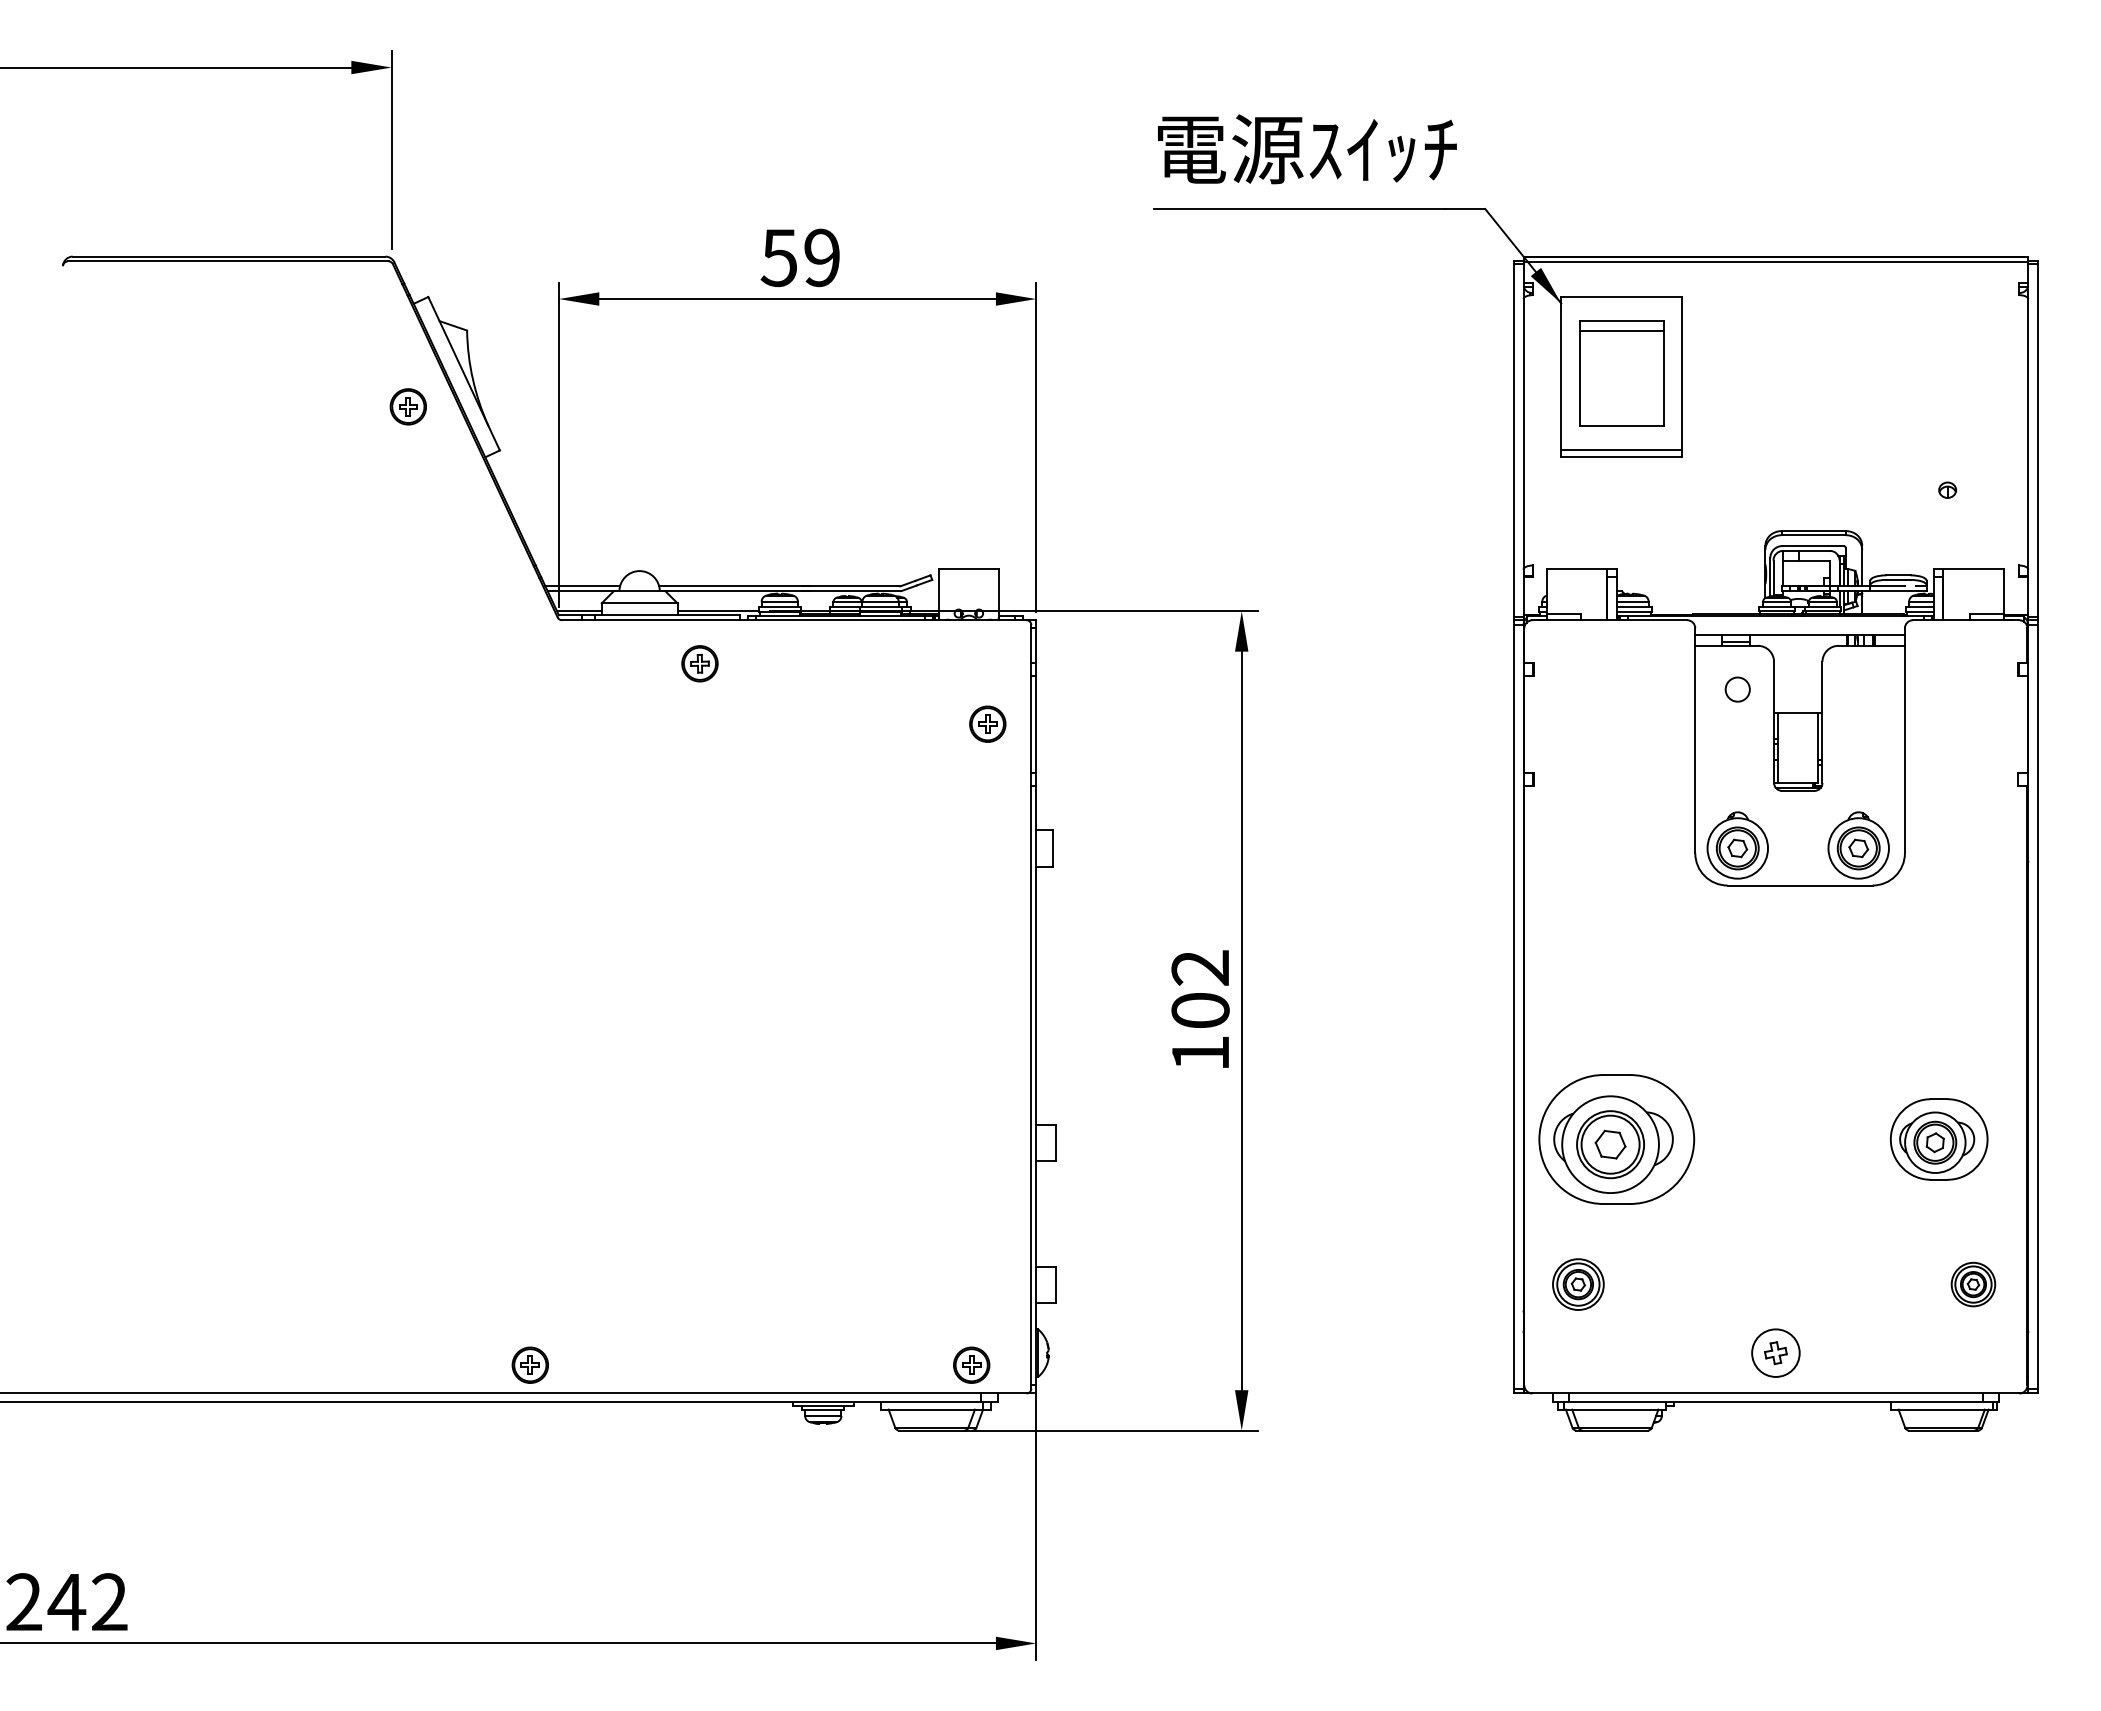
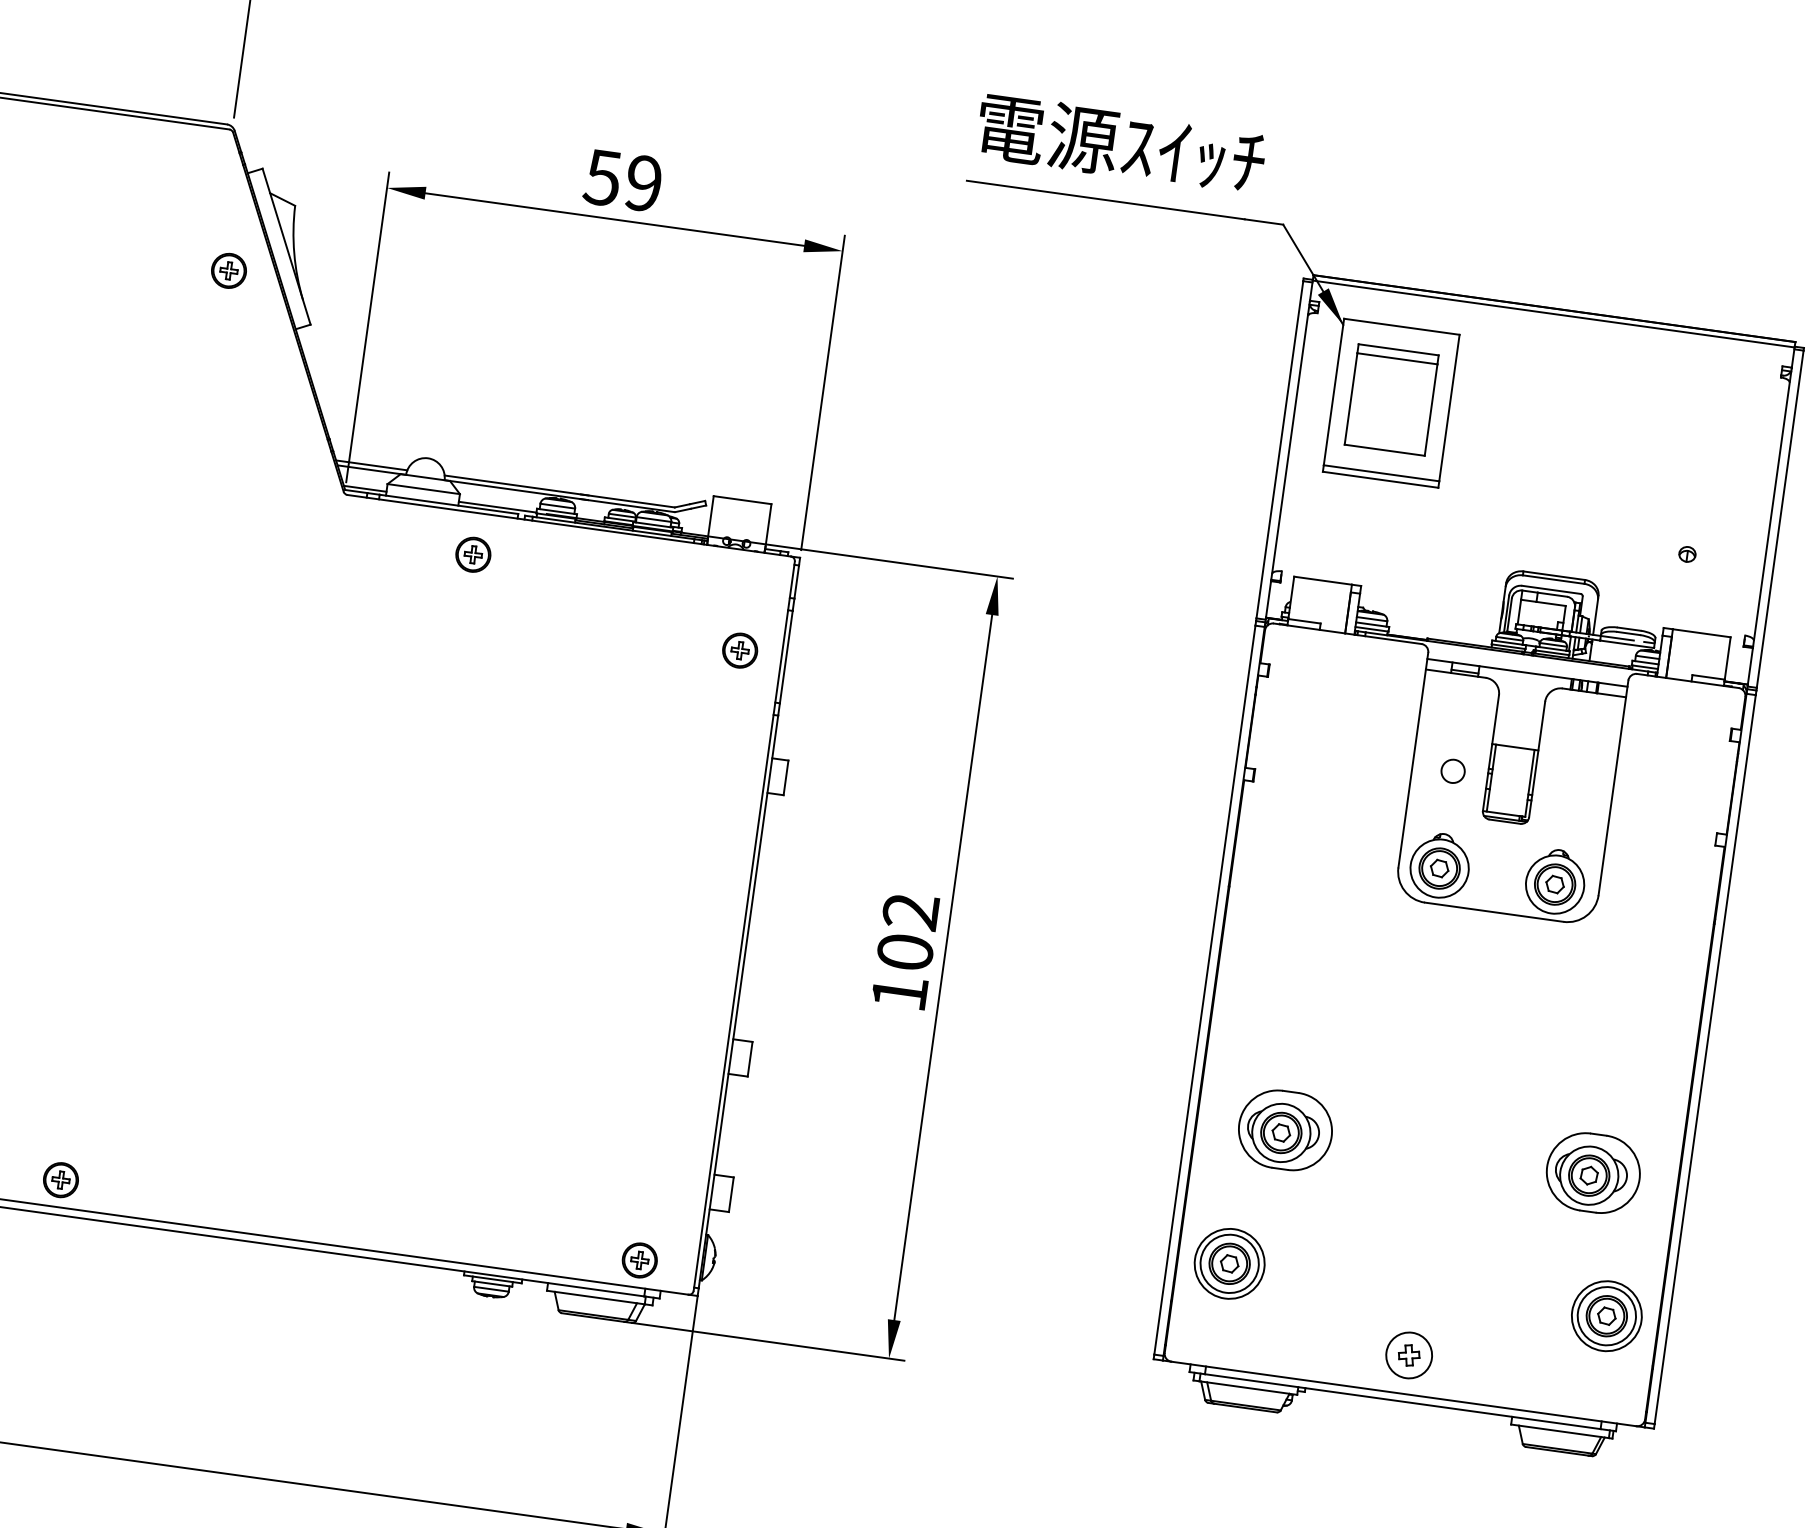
circle: (1737, 689) -> (1452, 771), moved
part: (1616, 1139) -> (1285, 1130), size x0.62
part: (1578, 1284) -> (1229, 1263), size x1.43
part: (1973, 1284) -> (1606, 1316), size x1.67
part: (529, 1364) -> (60, 1179), moved

